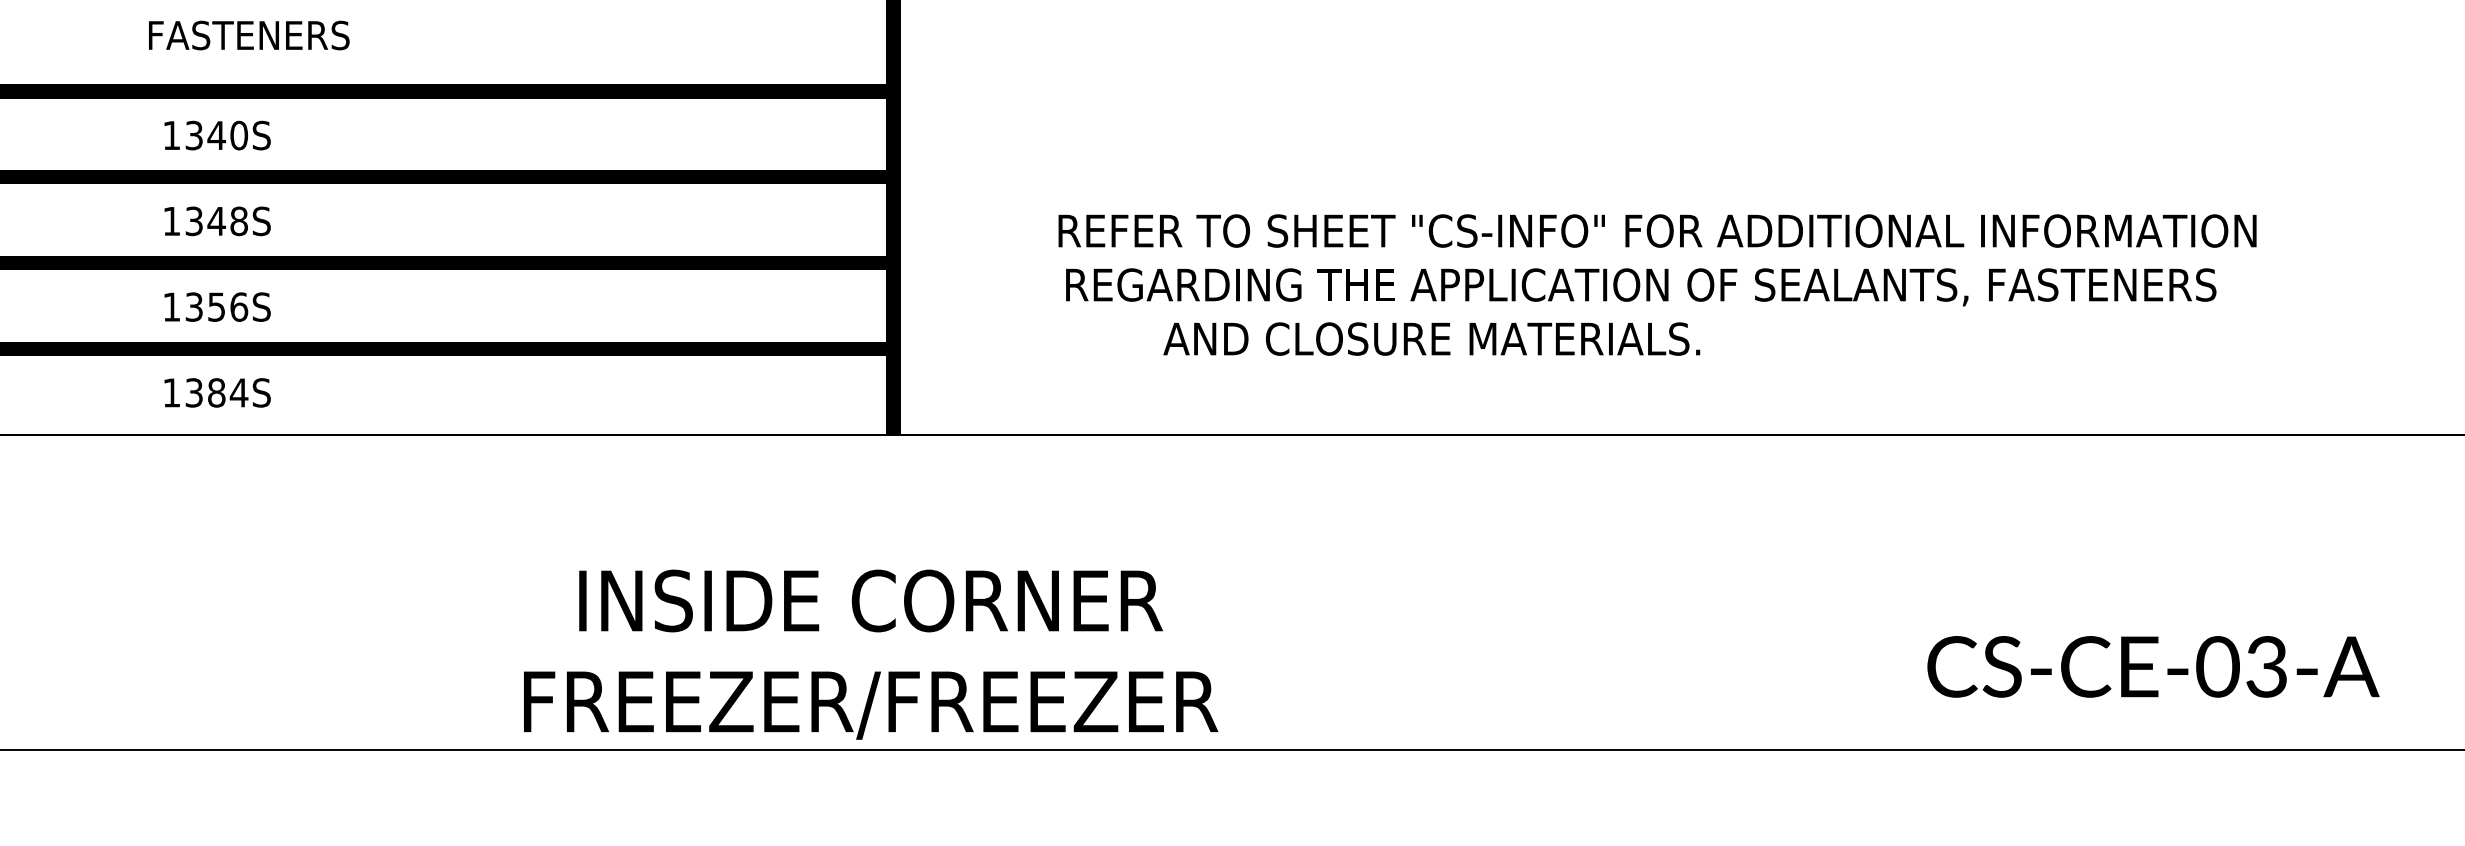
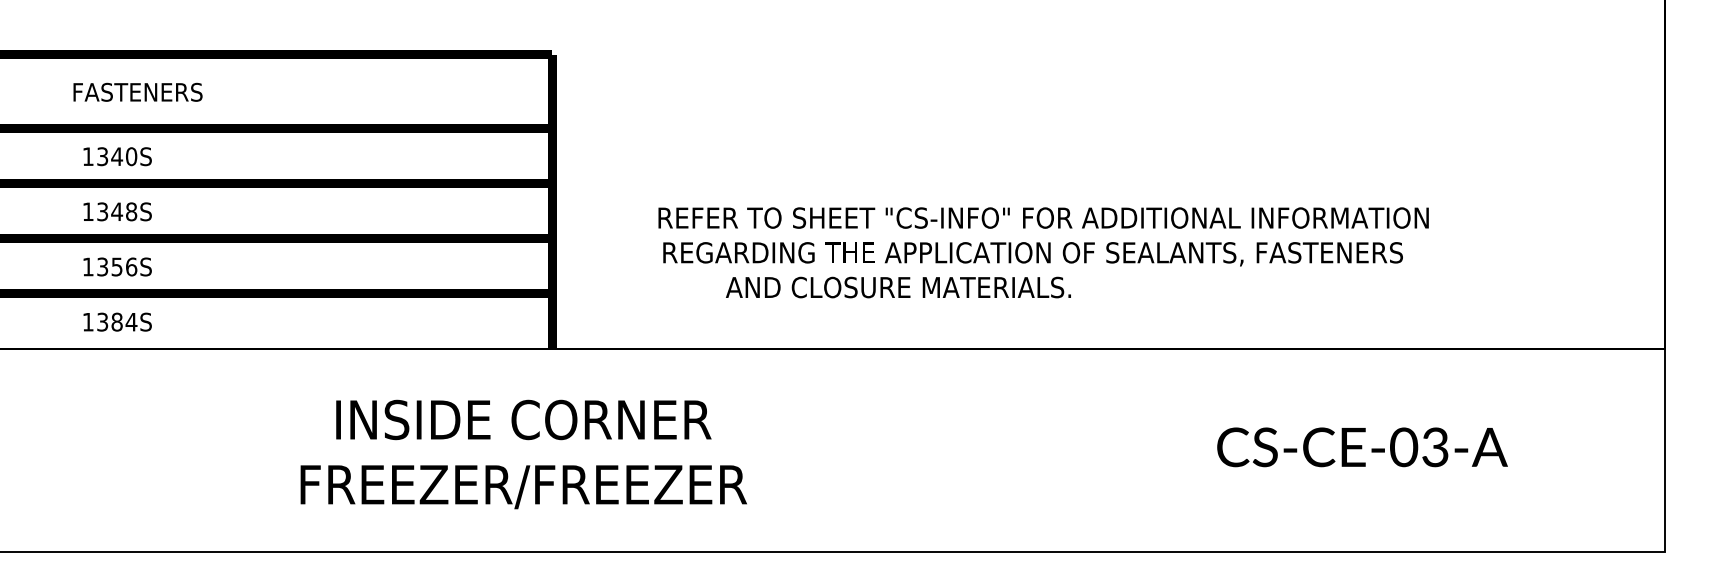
text: (870, 654) -> (523, 454), moved
text: (2153, 667) -> (1362, 447), moved

